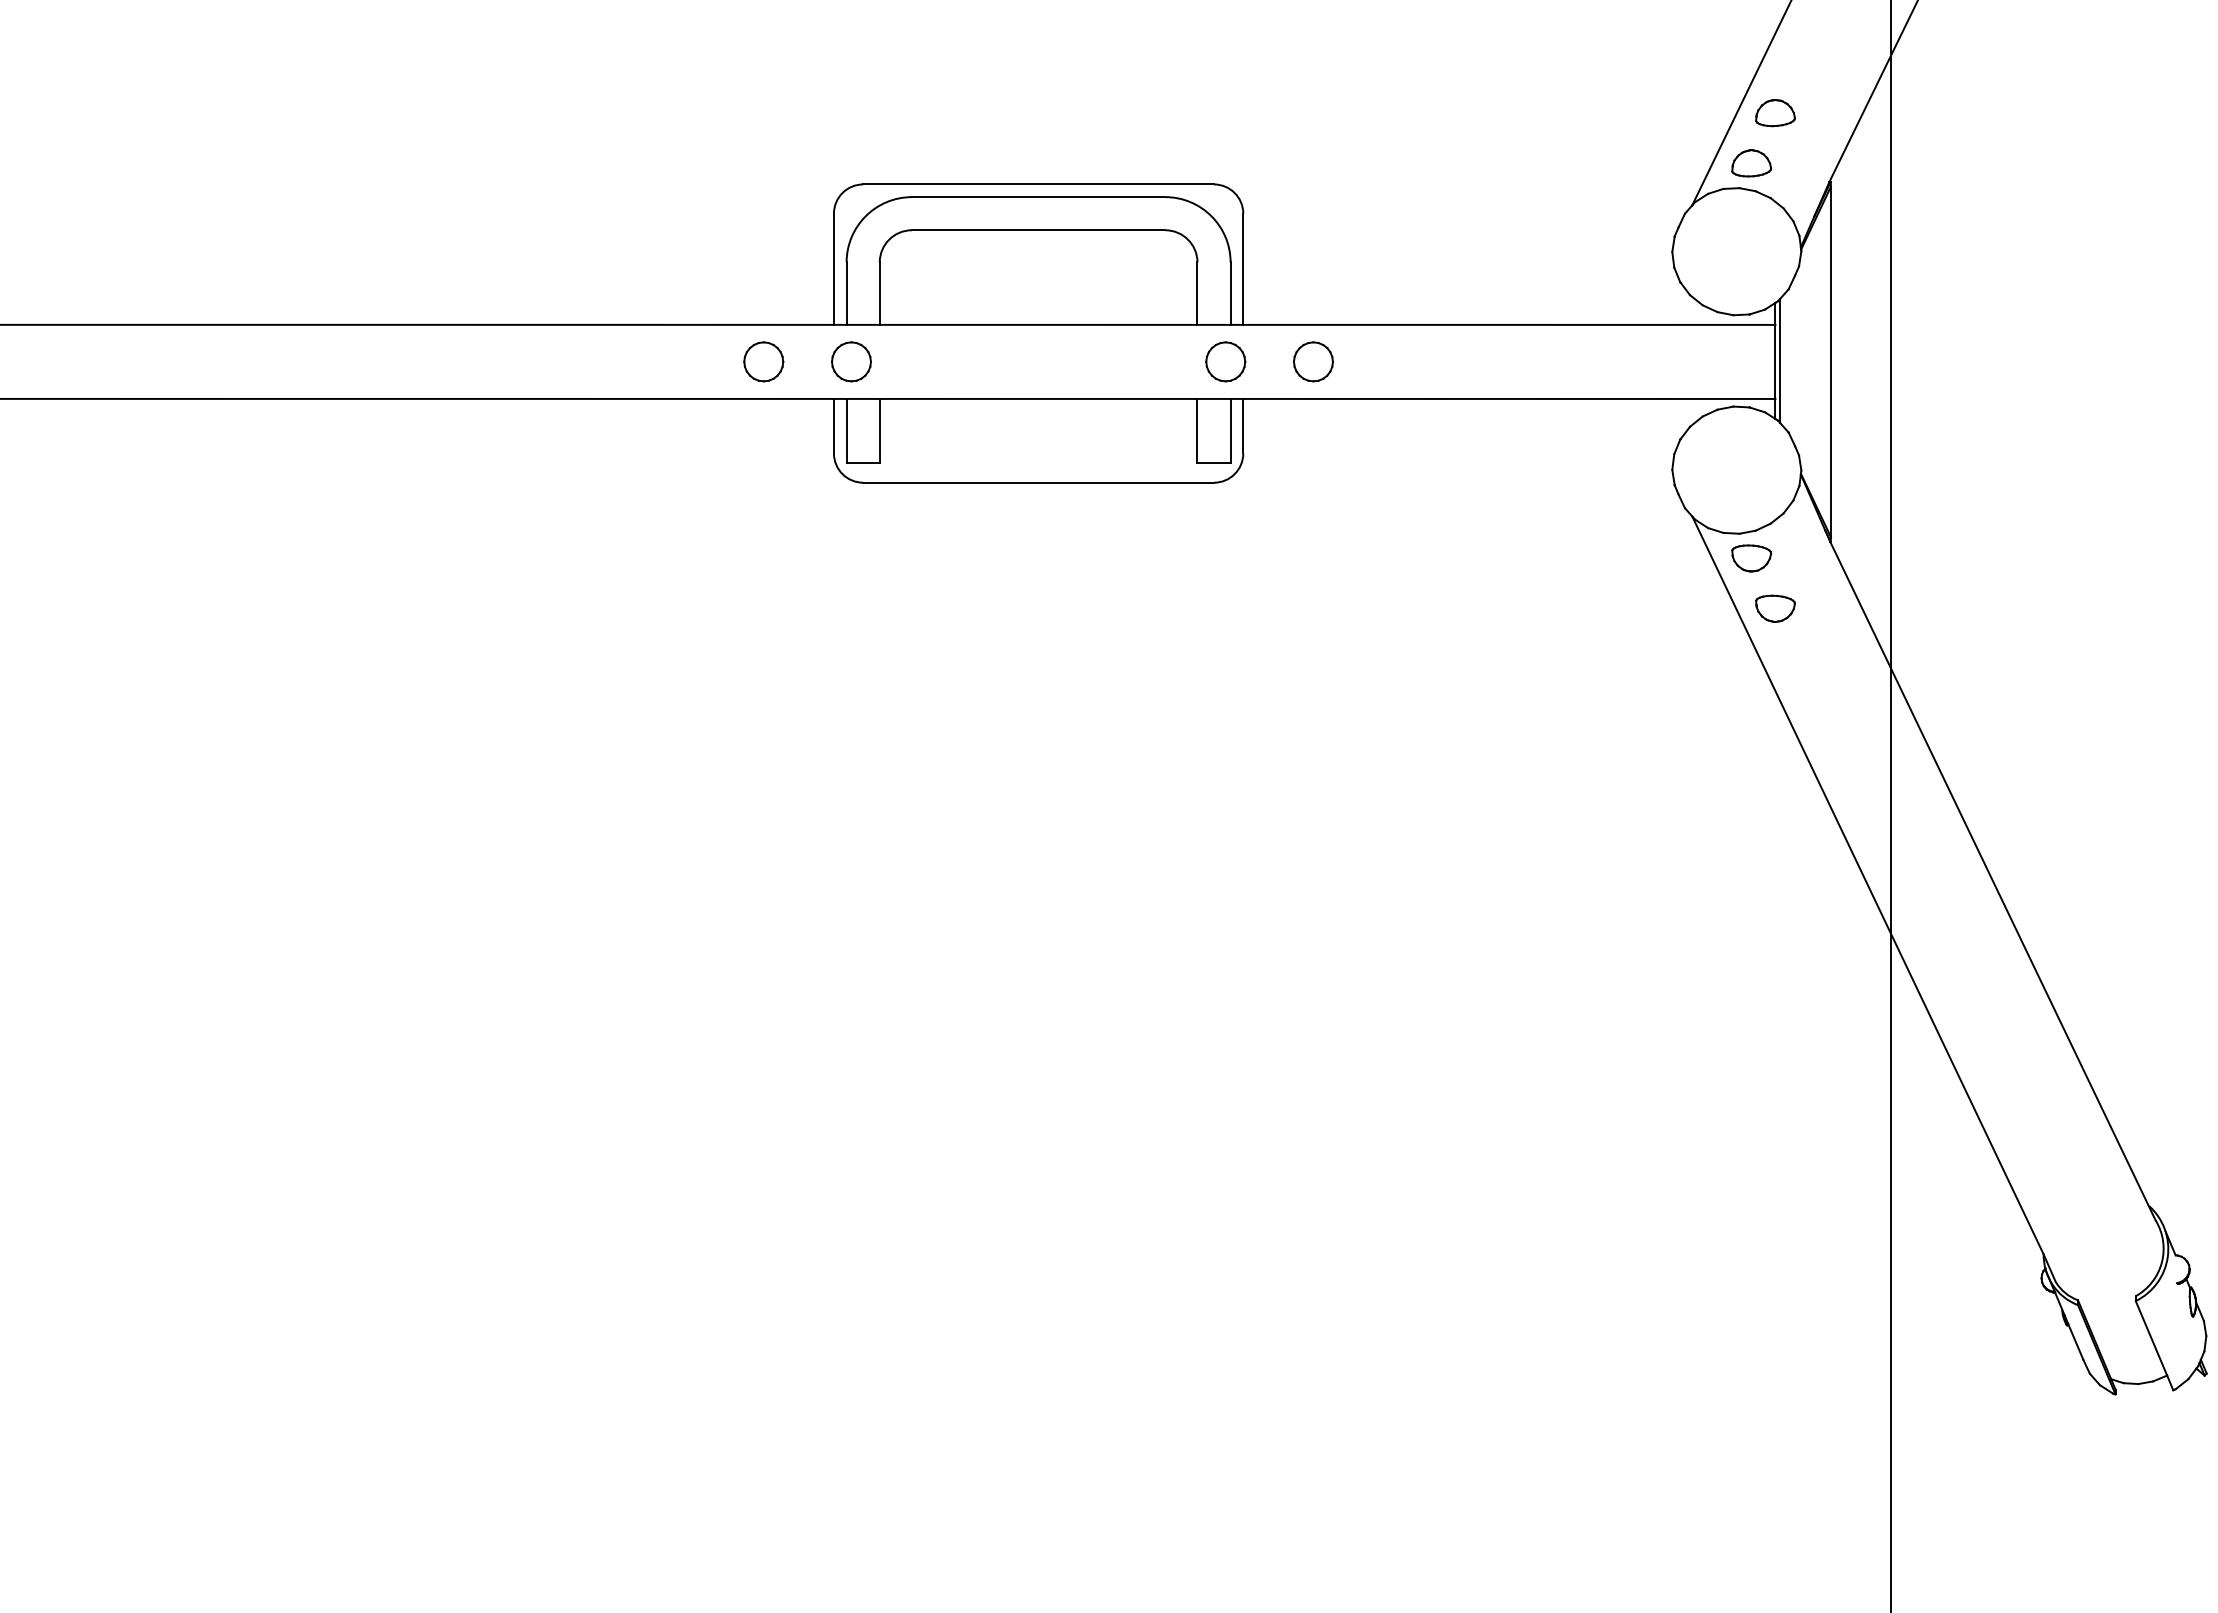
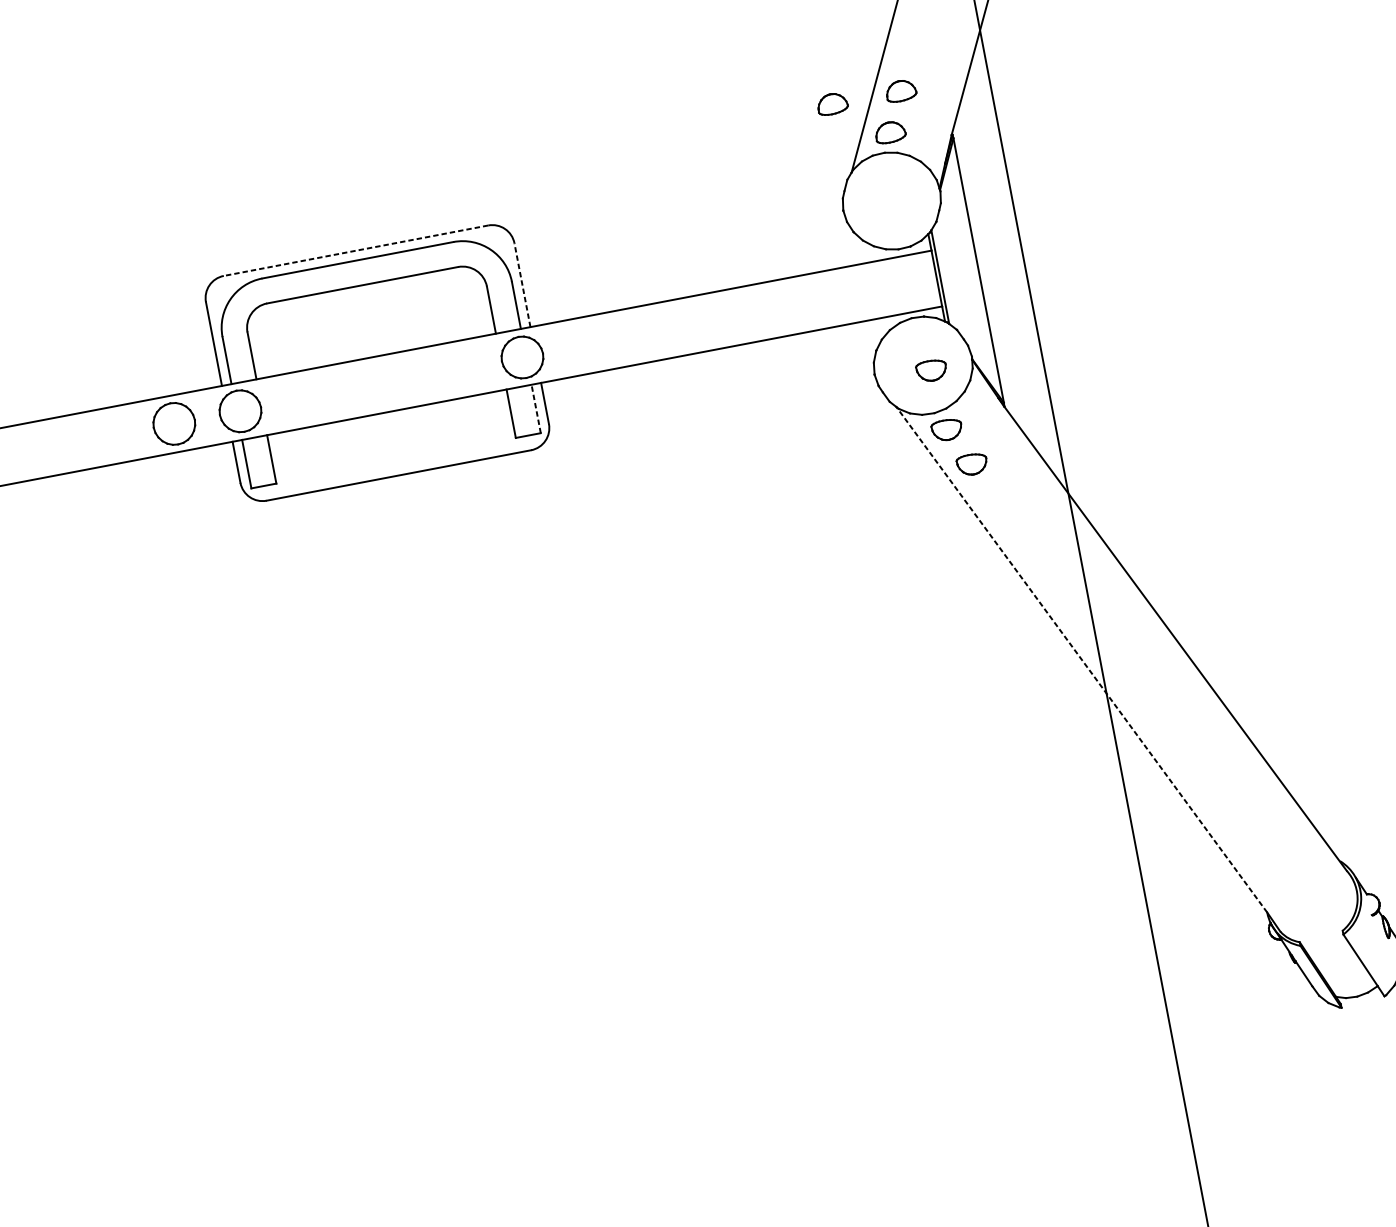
part: (1684, 113) -> (832, 104), added
line: (1038, 184) -> (355, 250), solid -> dashed
line: (1243, 269) -> (522, 285), solid -> dashed
part: (763, 361) -> (174, 423), size x1.4
part: (851, 361) -> (240, 411), size x1.4
part: (1225, 361) -> (522, 357), size x1.4
part: (1313, 361) -> (588, 344), removed
line: (1230, 430) -> (536, 408), solid -> dashed
part: (1746, 478) -> (931, 370), added
line: (1867, 885) -> (1081, 659), solid -> dashed

